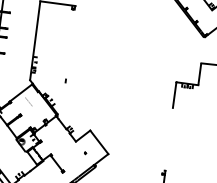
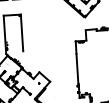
line: (70, 40) -> (21, 31), added
line: (169, 138) -> (77, 68), added

